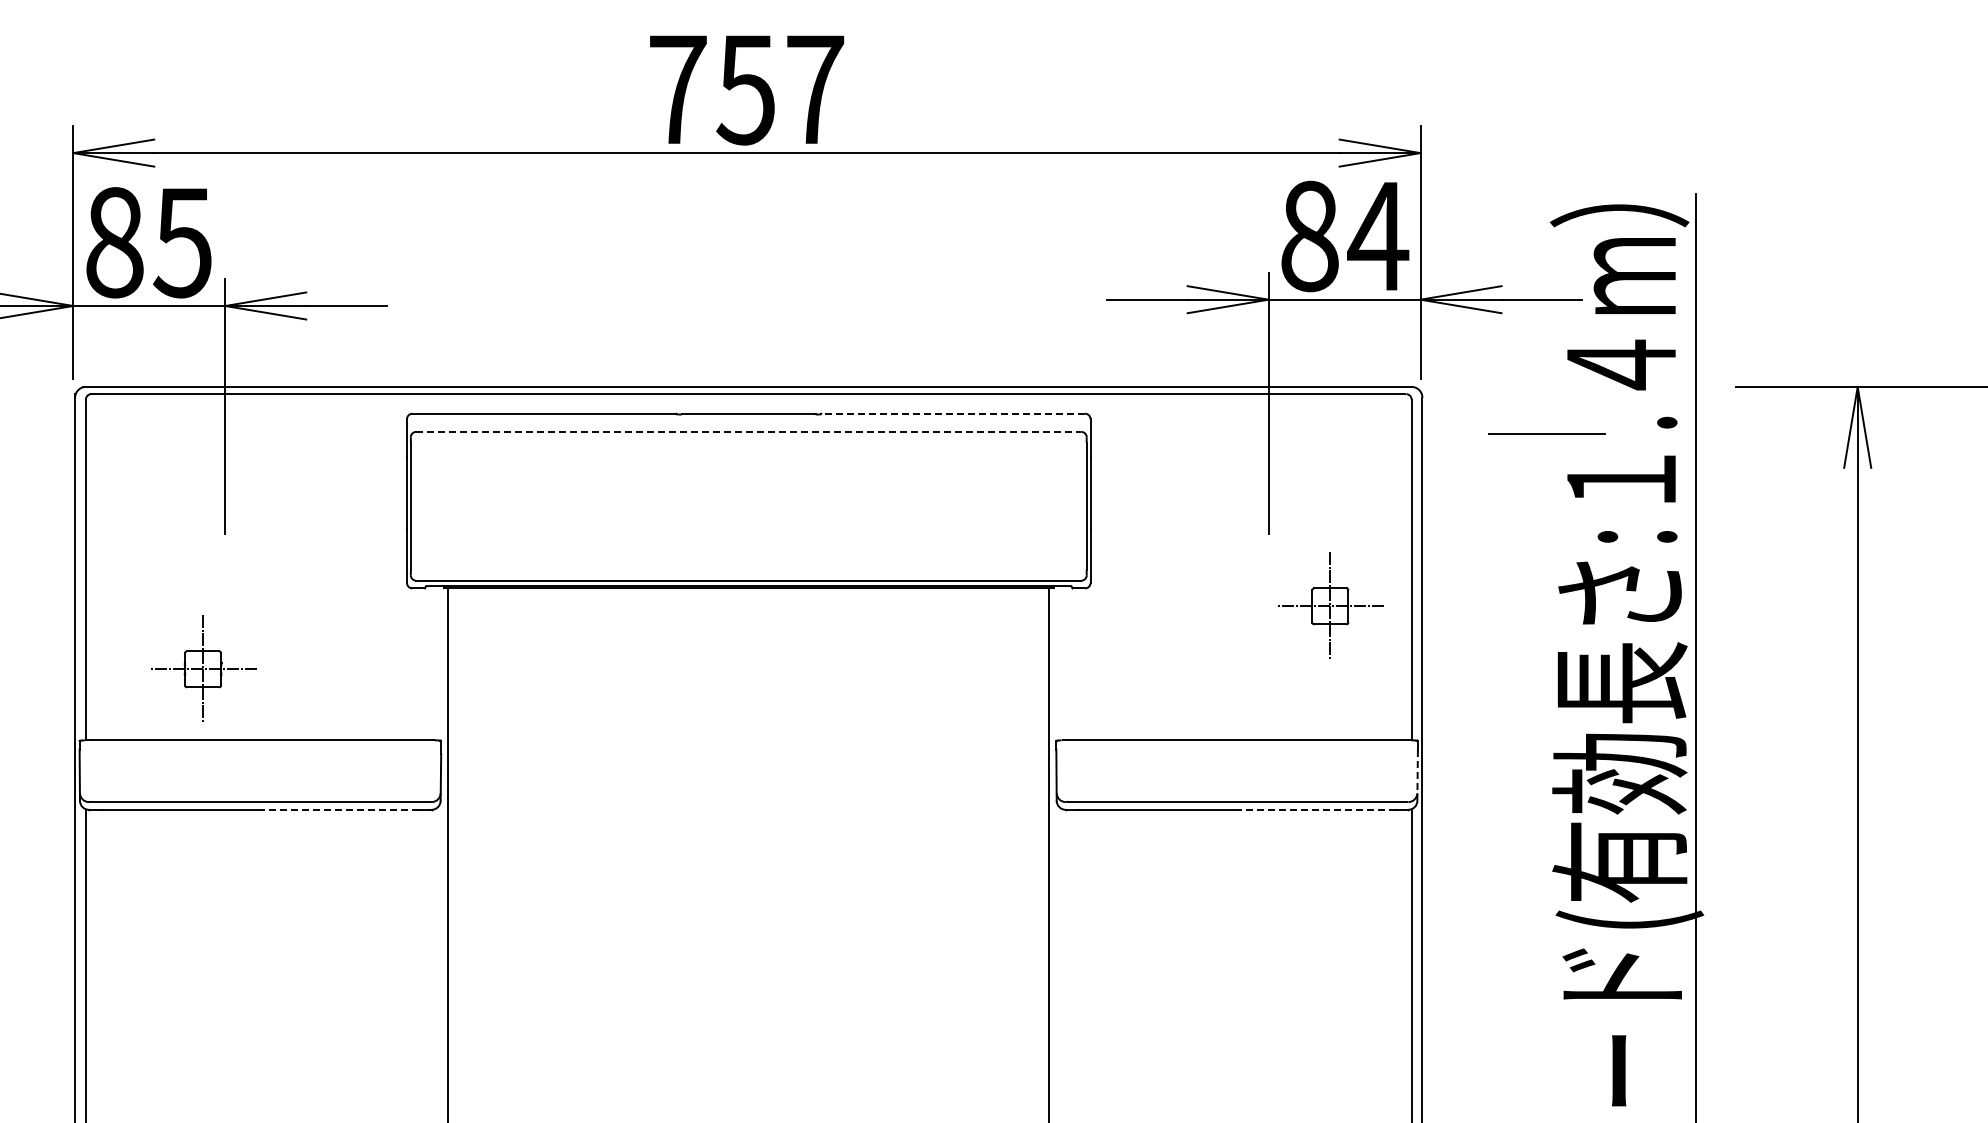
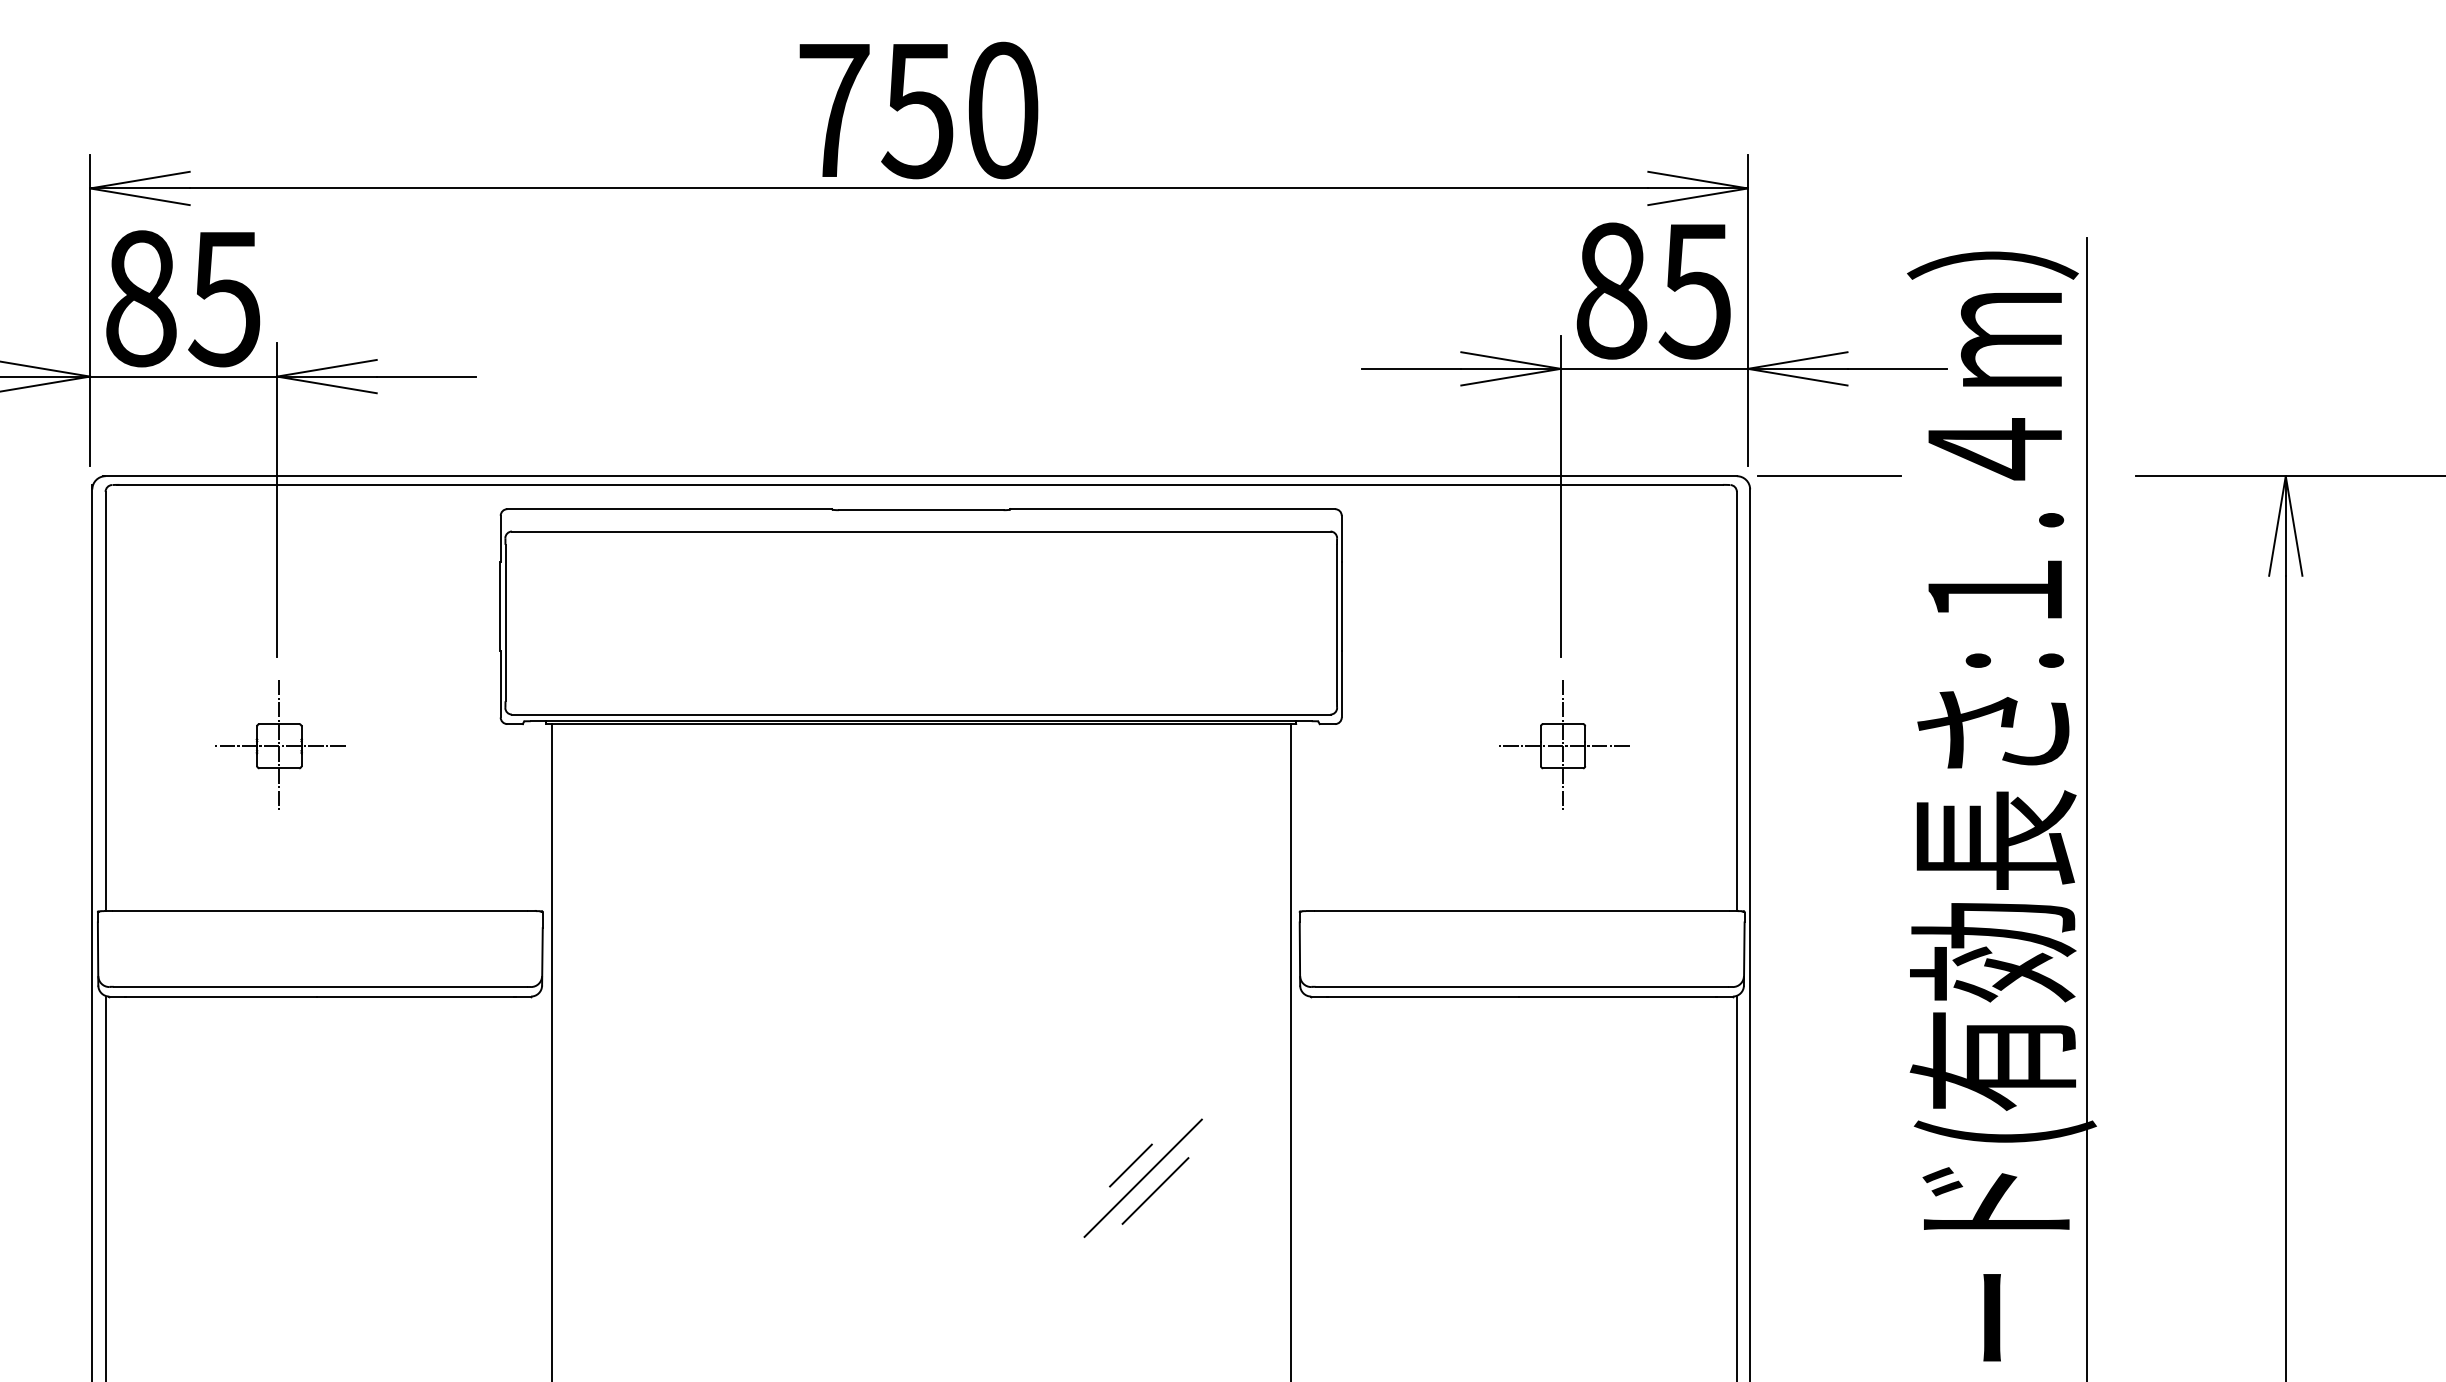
text: (815, 89) -> (1003, 110), 757 -> 750
text: (1378, 237) -> (1696, 292), 84 -> 85
line: (953, 413) -> (1173, 508), dashed -> solid
line: (748, 431) -> (920, 531), dashed -> solid
line: (1546, 433) -> (1829, 475), moved
part: (1330, 605) -> (1563, 745), moved
part: (203, 668) -> (279, 745), moved
line: (1417, 775) -> (1744, 954), dashed -> solid
line: (338, 809) -> (416, 996), dashed -> solid
line: (1315, 809) -> (1618, 996), dashed -> solid
line: (919, 947) -> (1131, 1165), added
line: (928, 957) -> (1142, 1178), added
line: (938, 967) -> (1154, 1190), added

